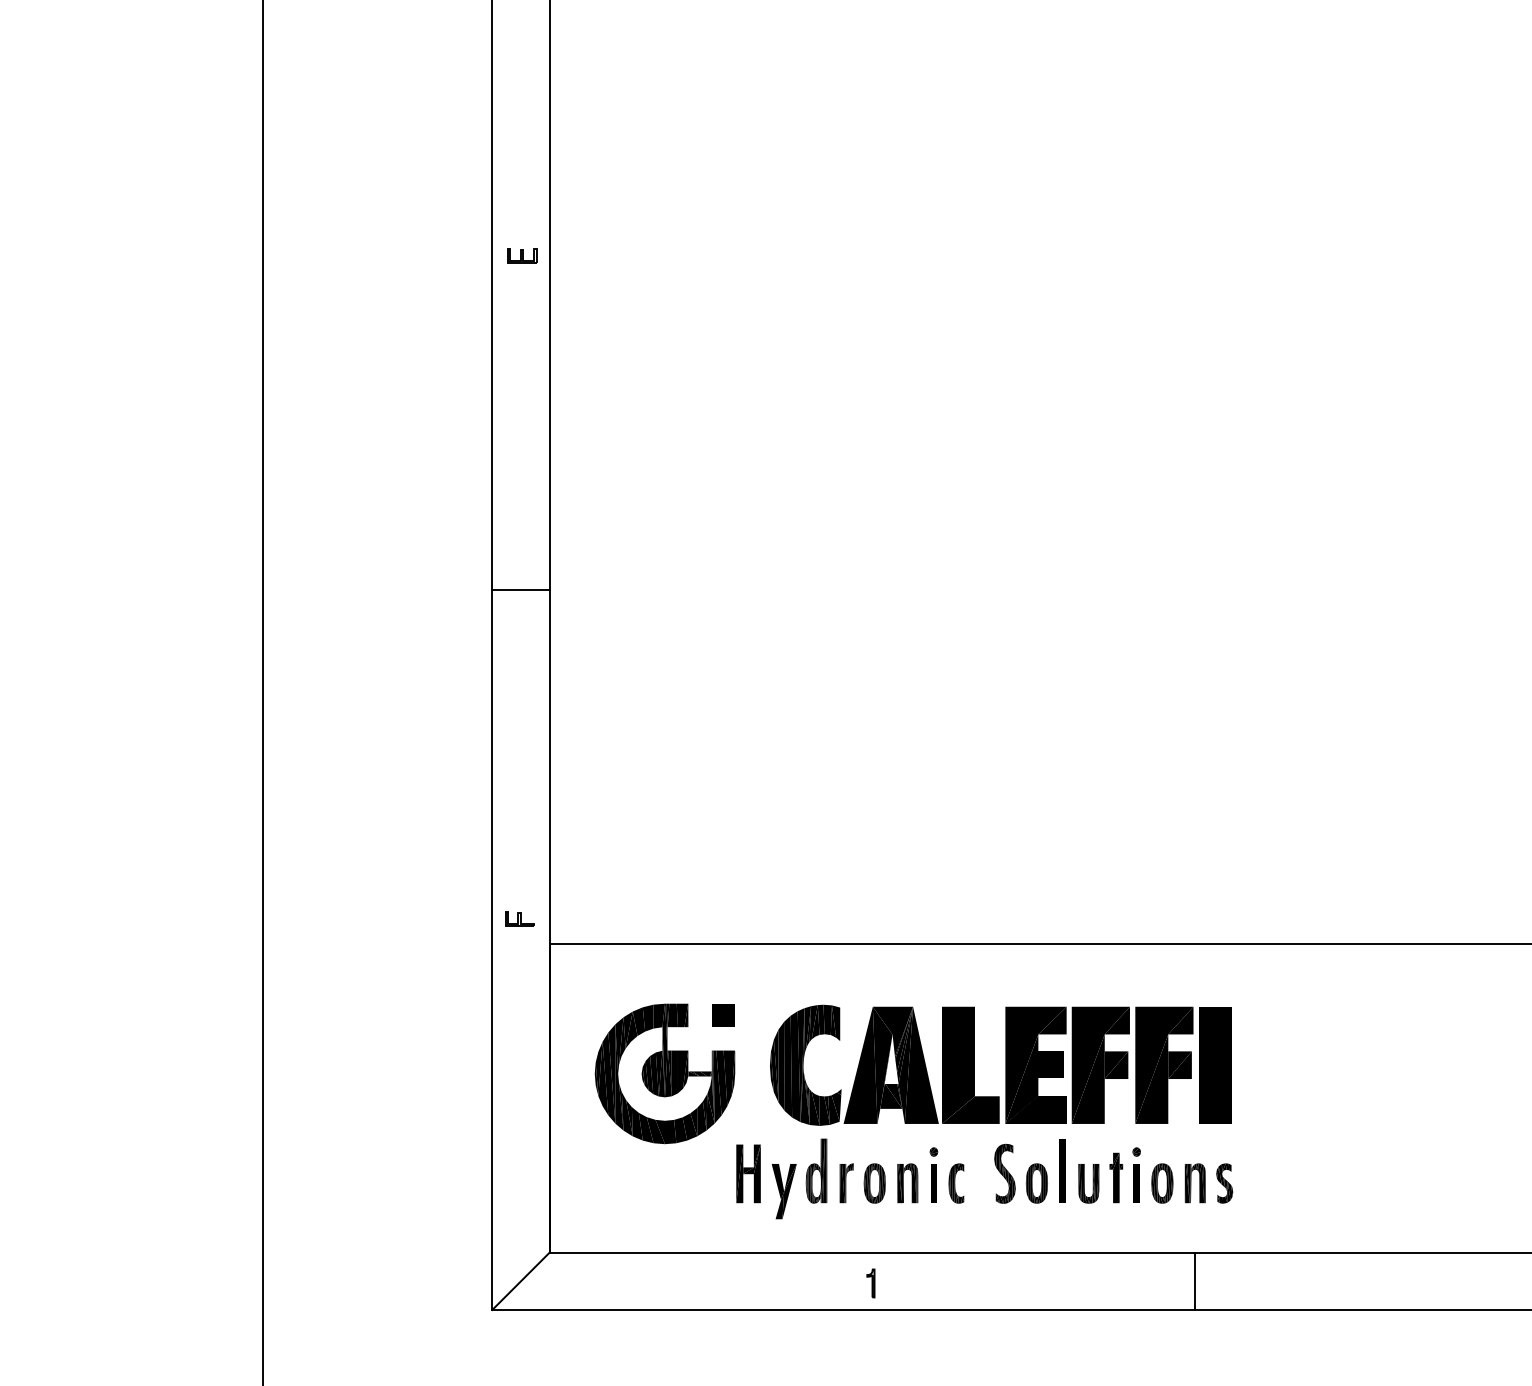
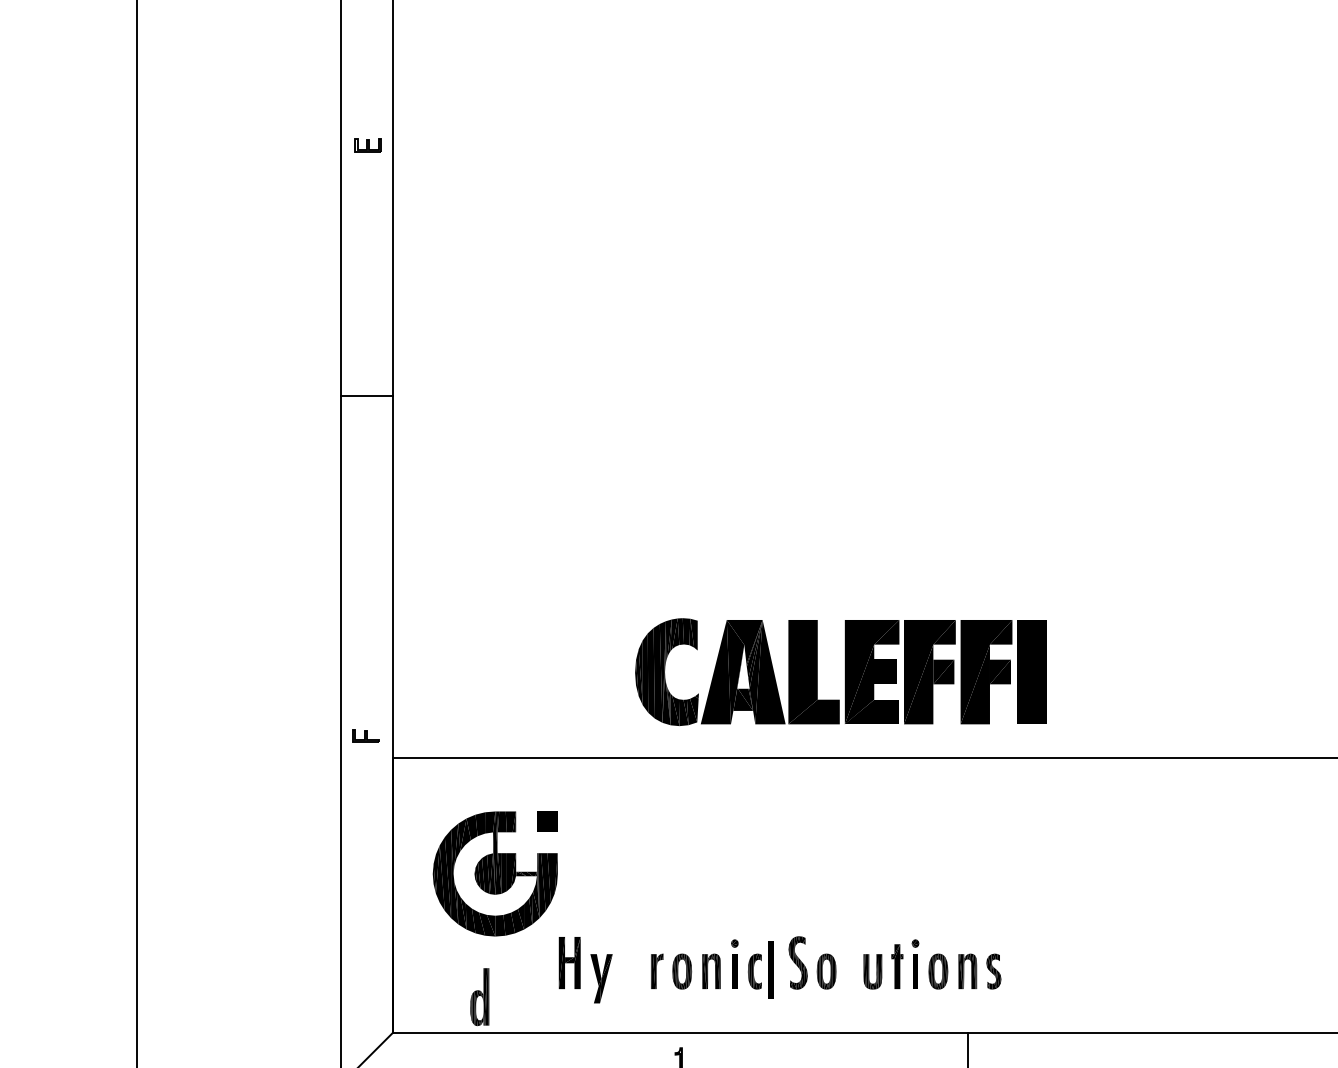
line: (520, 590) -> (366, 396), moved
part: (1000, 1064) -> (840, 671), moved
part: (816, 1170) -> (479, 996), moved
part: (1062, 1170) -> (771, 969), moved

